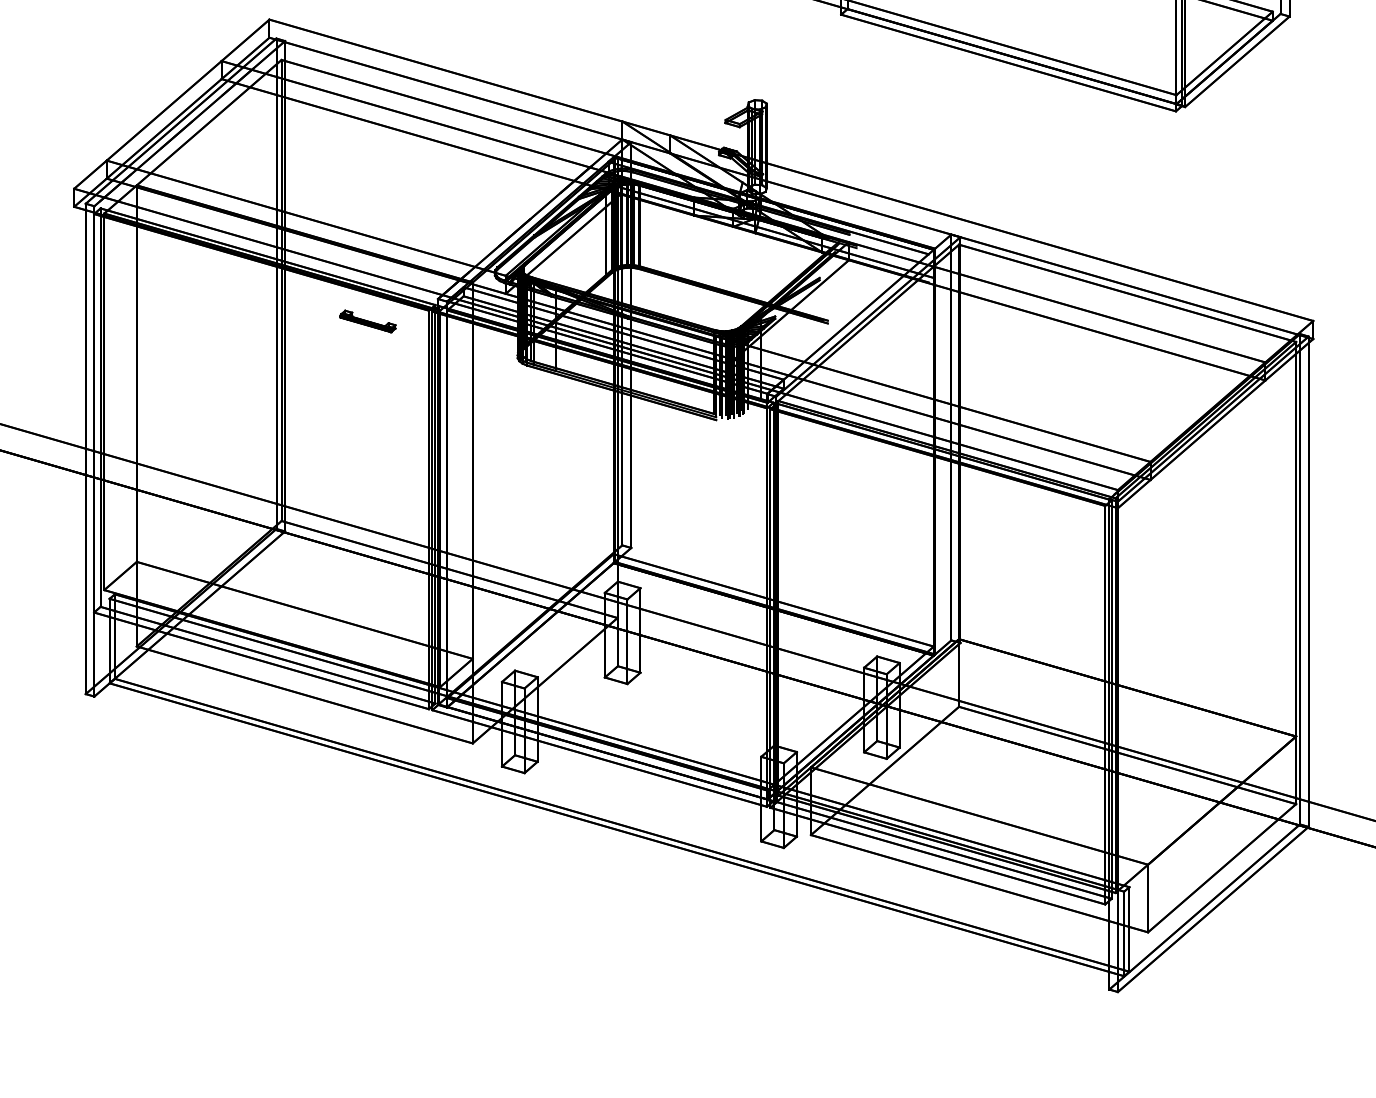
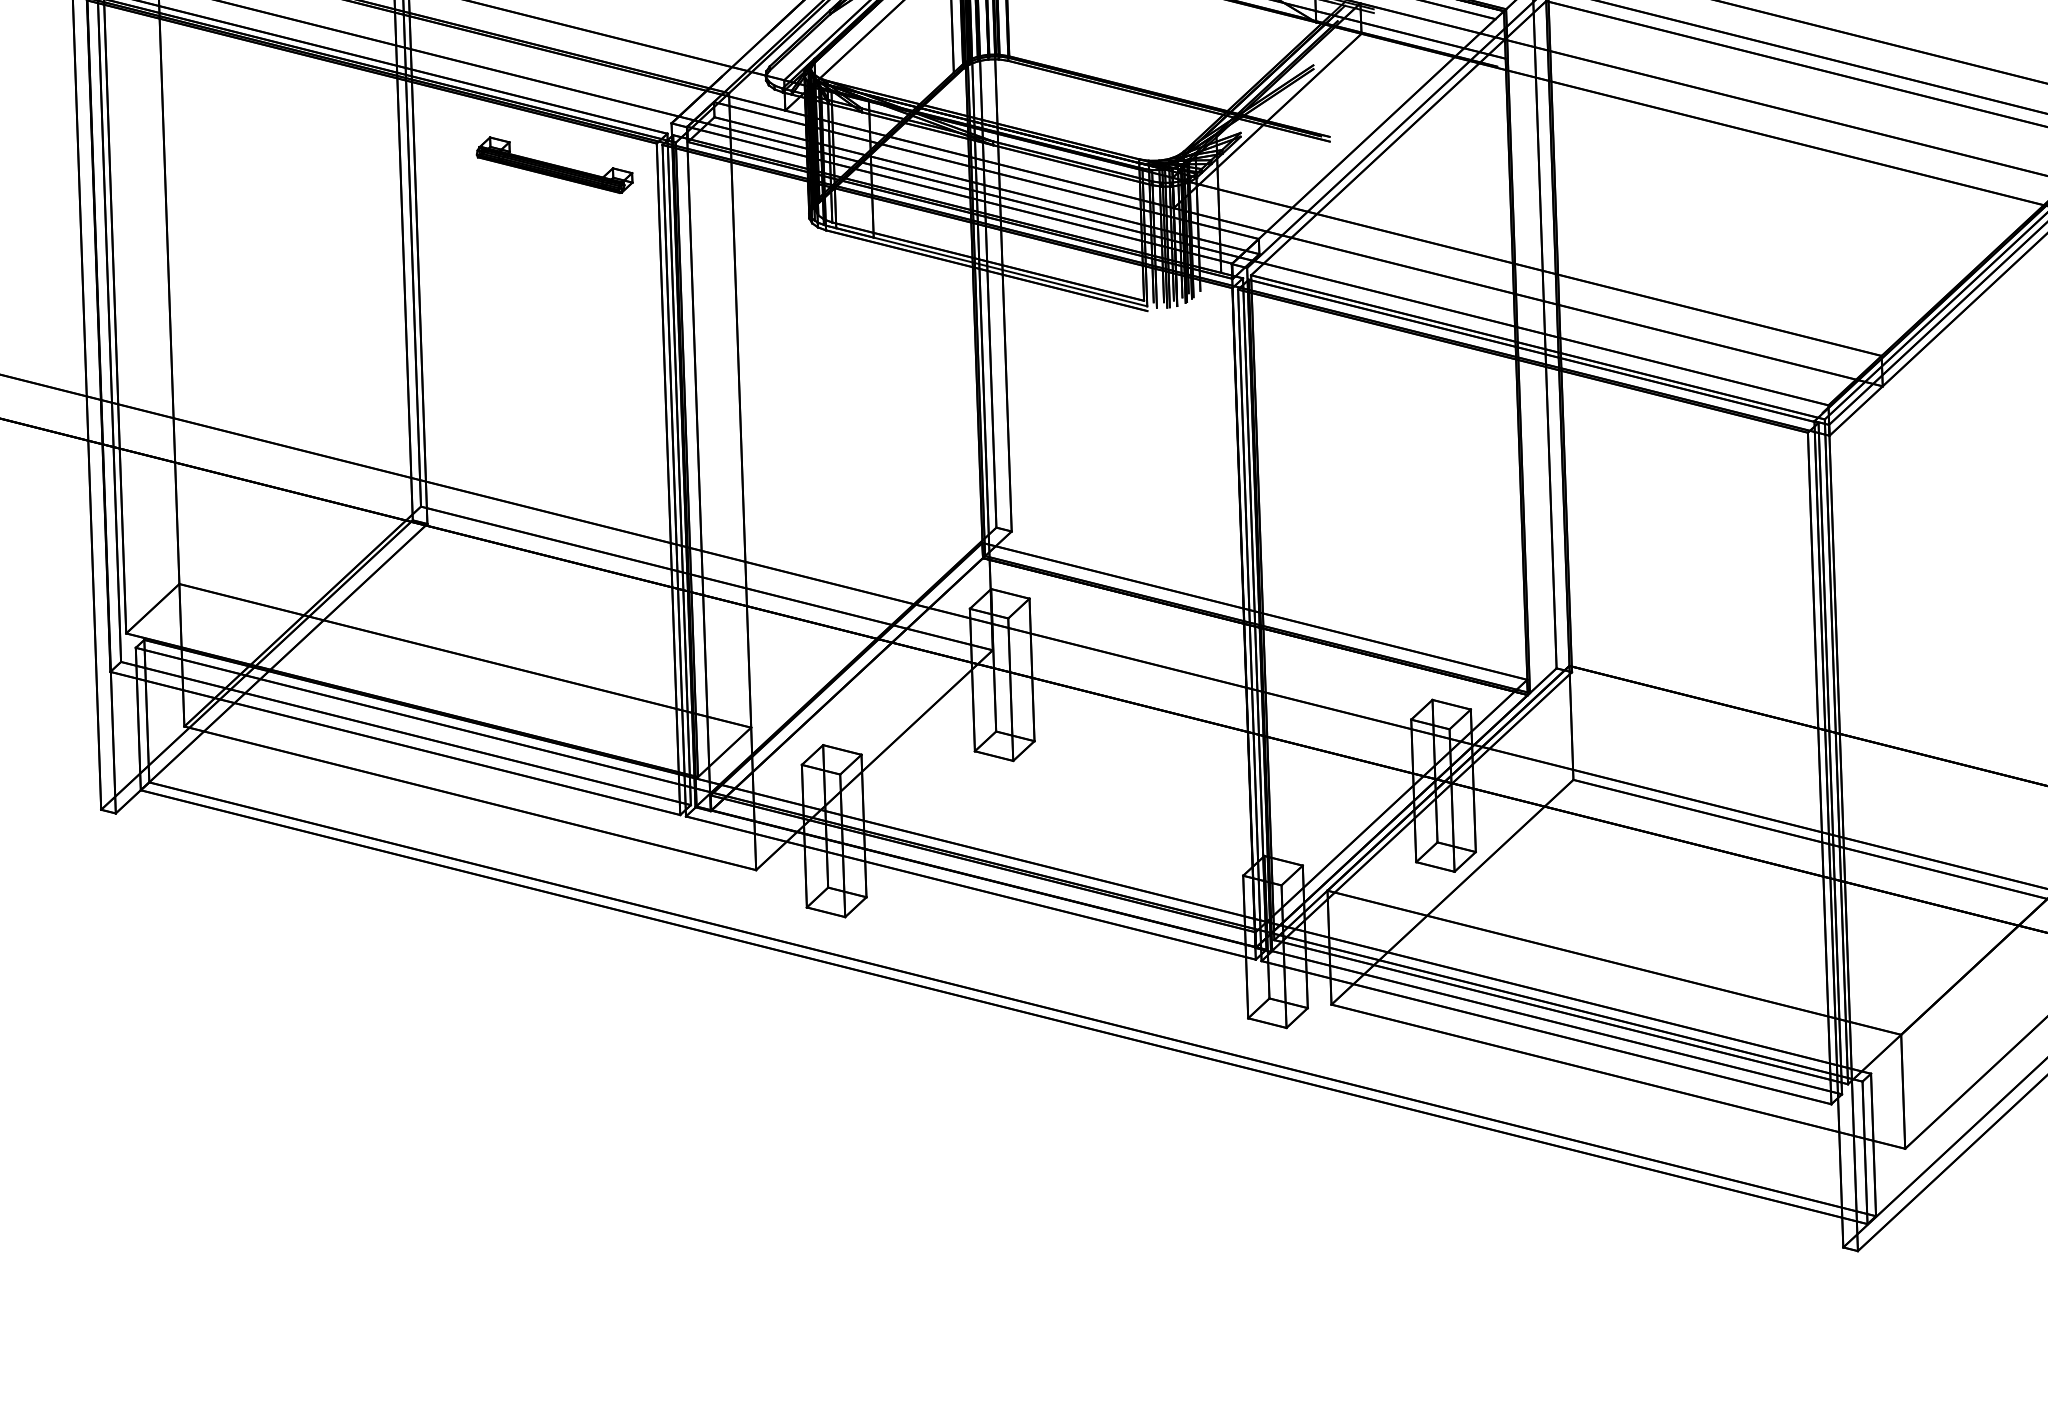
part: (367, 321) -> (553, 165), size x1.67

